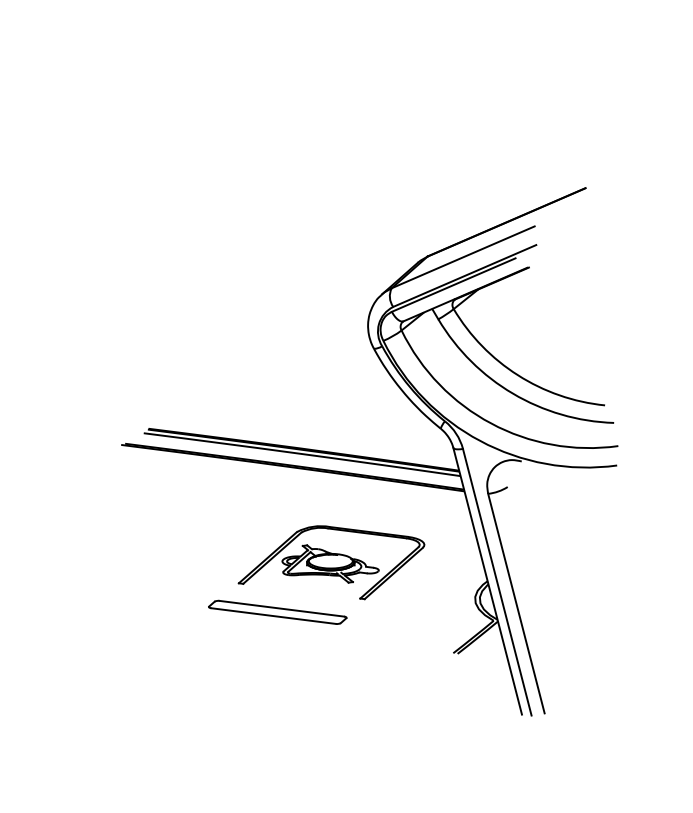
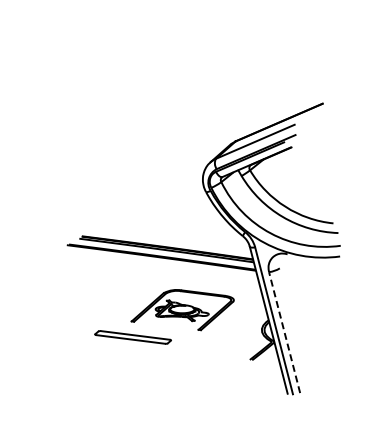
line: (516, 603) -> (284, 332), solid -> dashed
part: (276, 612) -> (132, 337), moved

